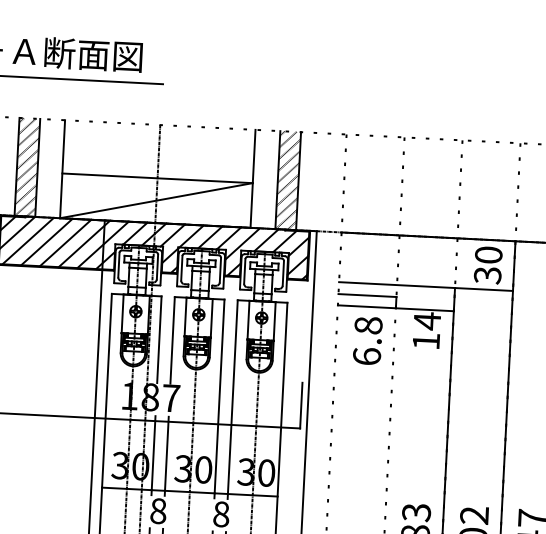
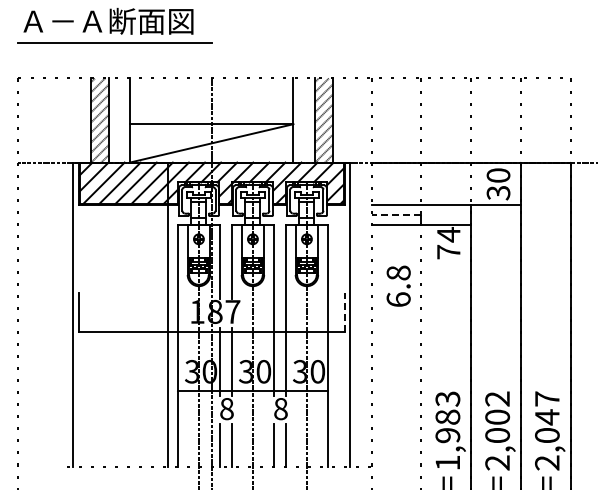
line: (367, 295) -> (396, 215), solid -> dashed
text: (367, 340) -> (398, 285), moved
text: (426, 340) -> (448, 251), 14 -> 74
line: (301, 405) -> (344, 312), solid -> dashed

